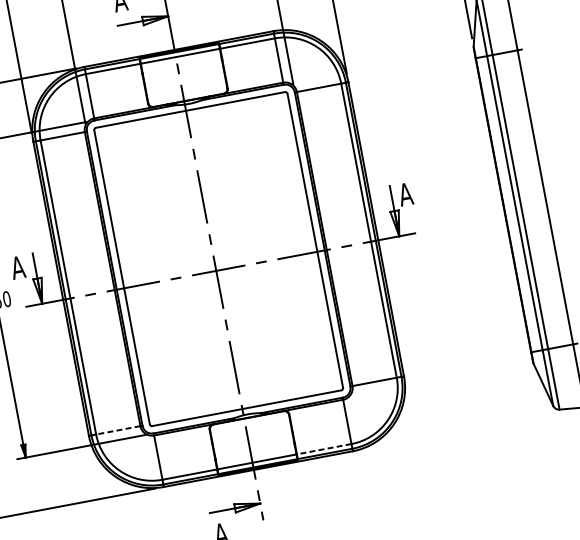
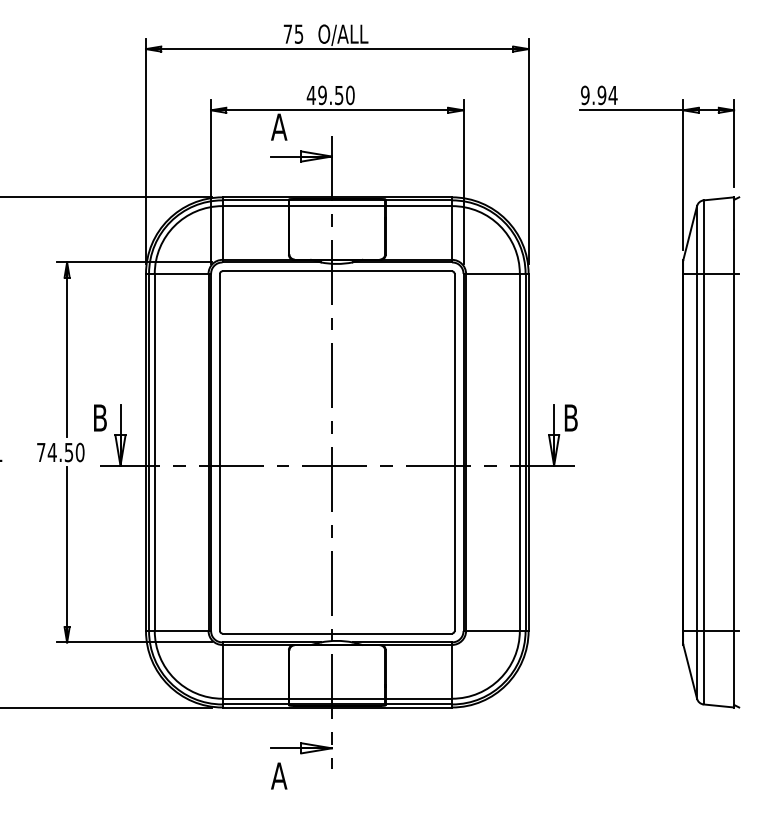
text: (405, 194) -> (570, 417), A -> B
text: (17, 267) -> (99, 417), A -> B
line: (118, 429) -> (181, 630), dashed -> solid
line: (323, 449) -> (418, 698), dashed -> solid

